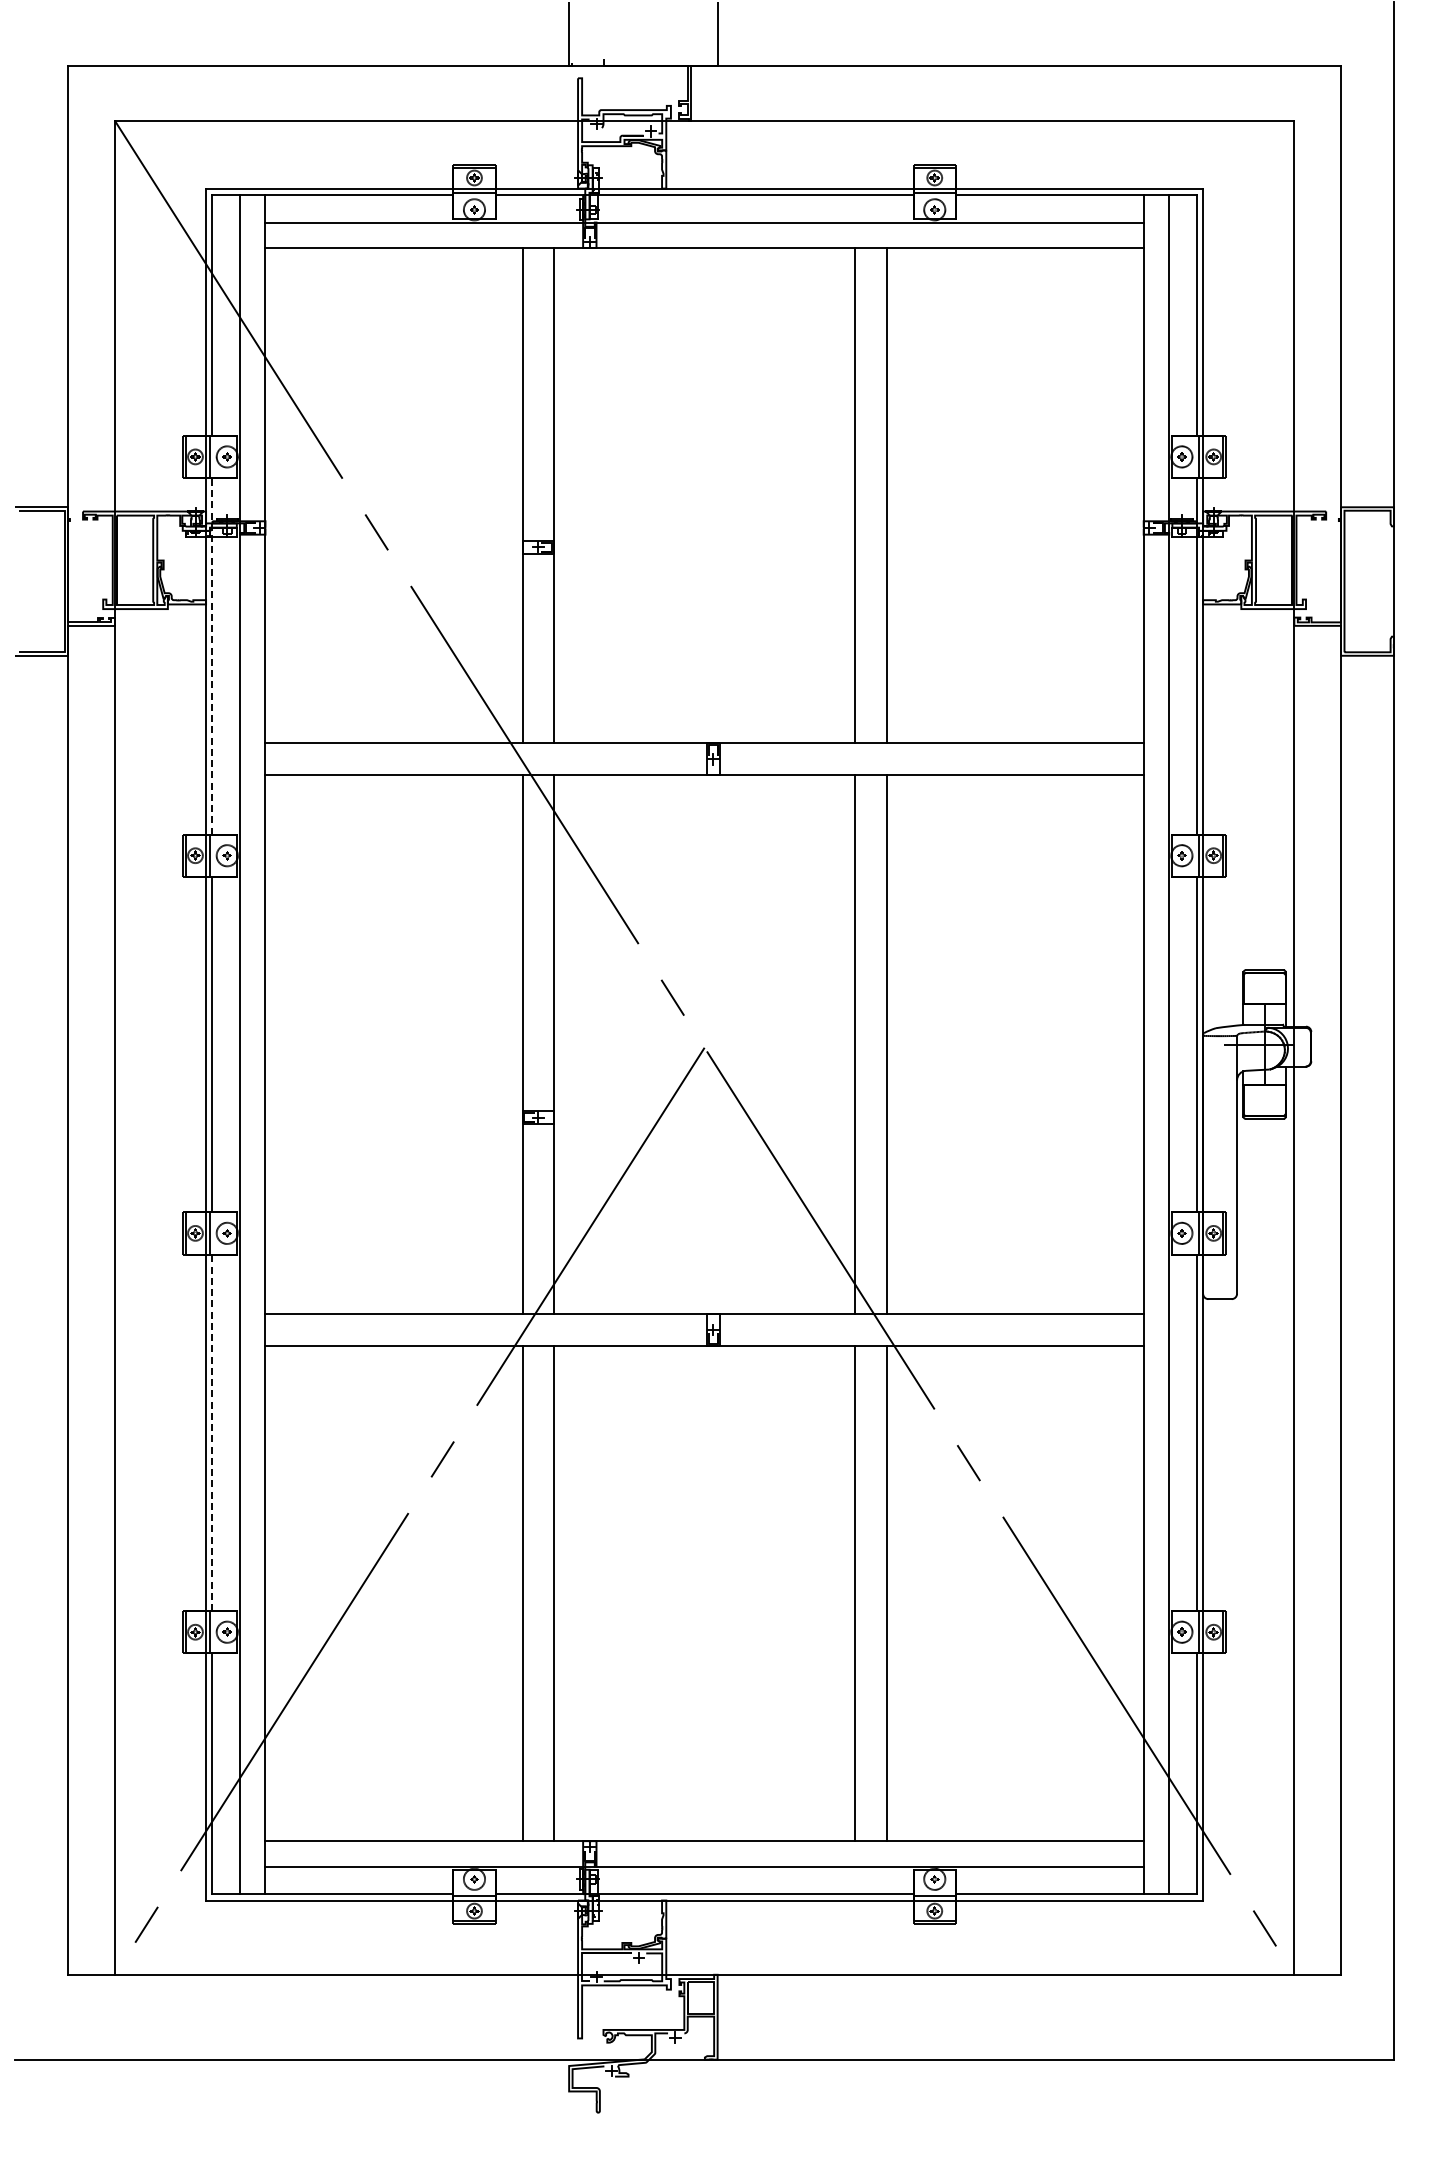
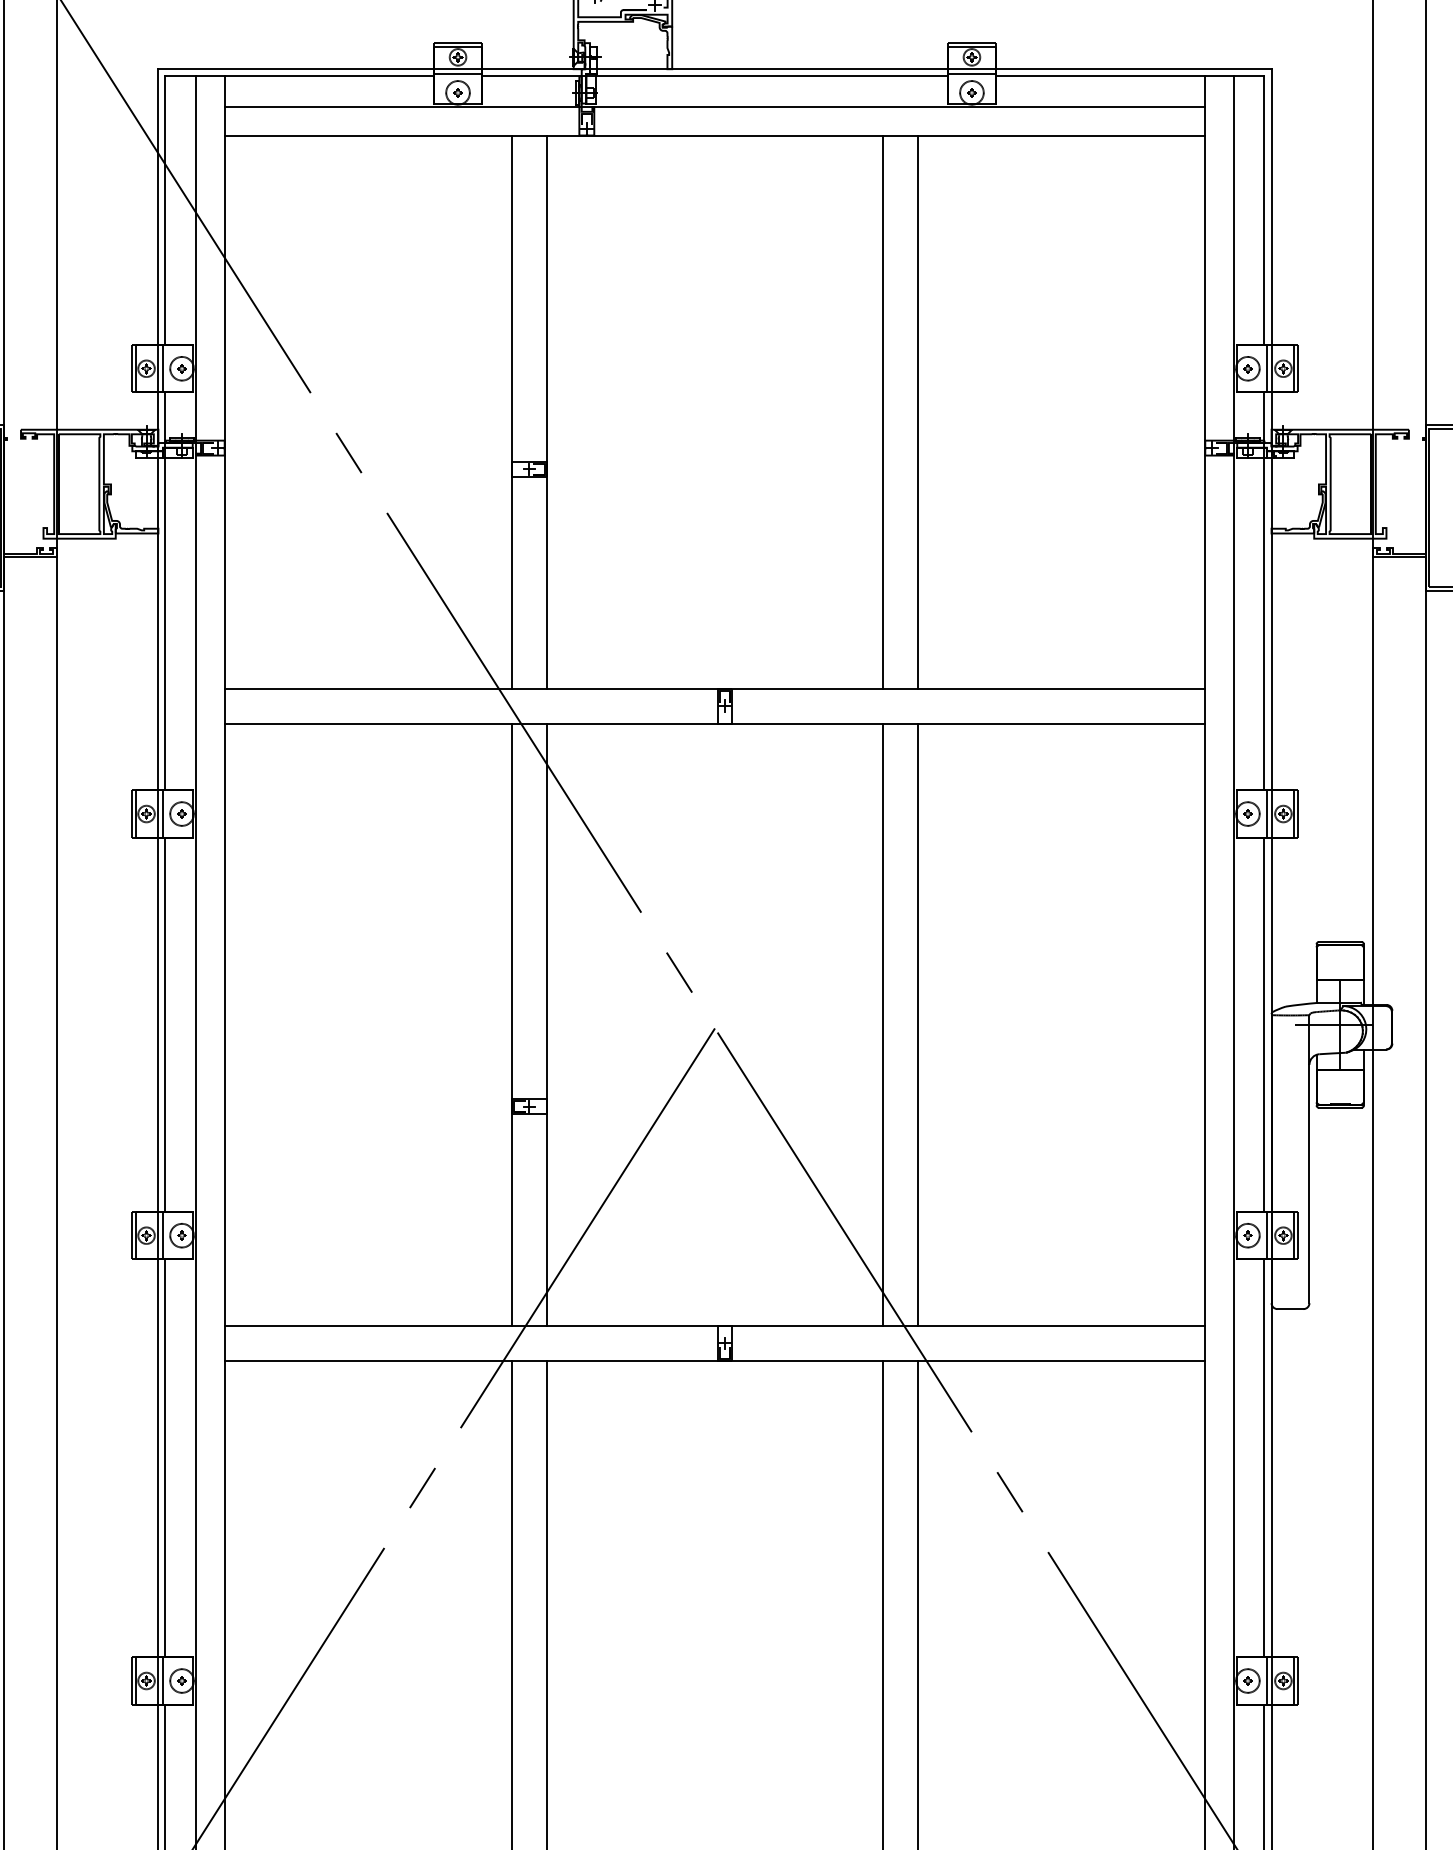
line: (212, 655) -> (165, 590), dashed -> solid
line: (212, 1432) -> (165, 1458), dashed -> solid

